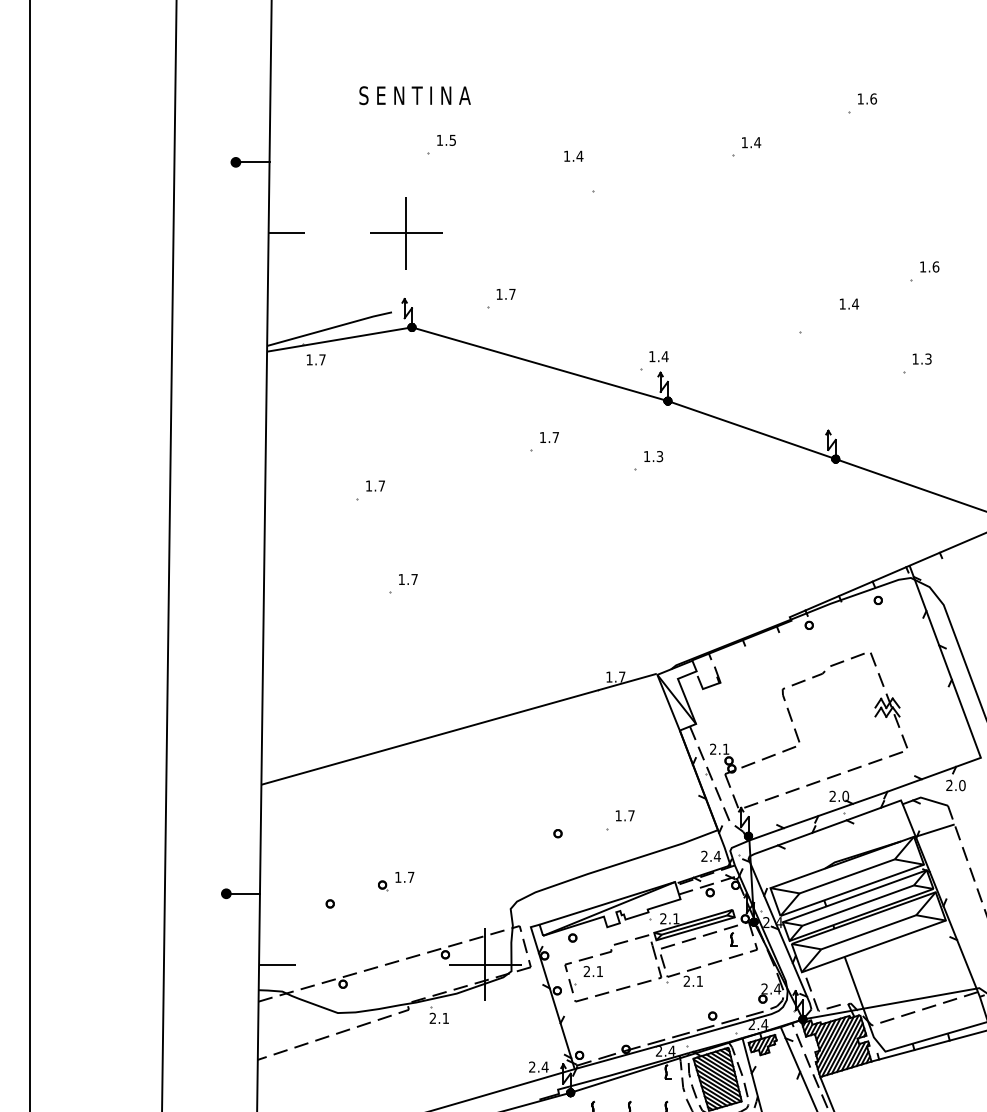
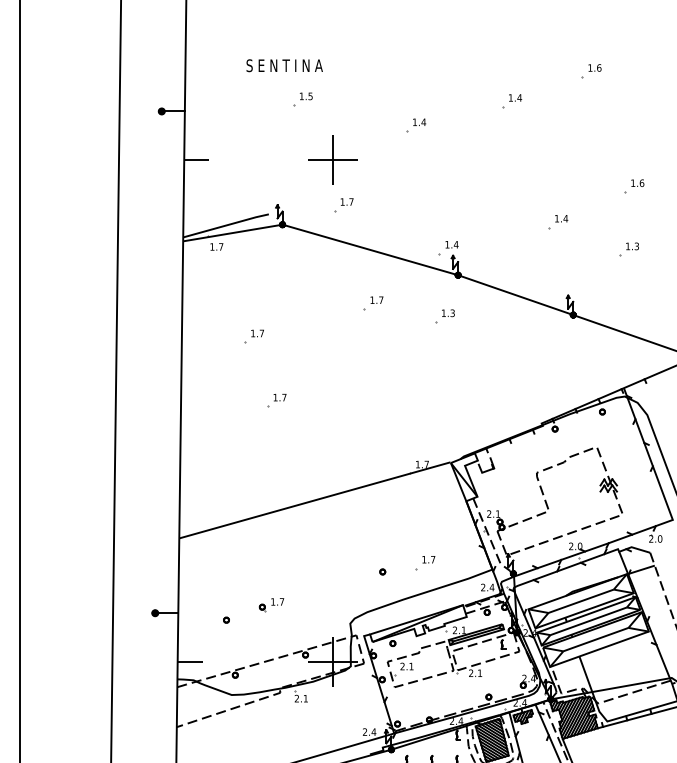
text: (573, 155) -> (419, 121), moved
part: (406, 232) -> (332, 159), moved
text: (849, 303) -> (561, 218), moved

